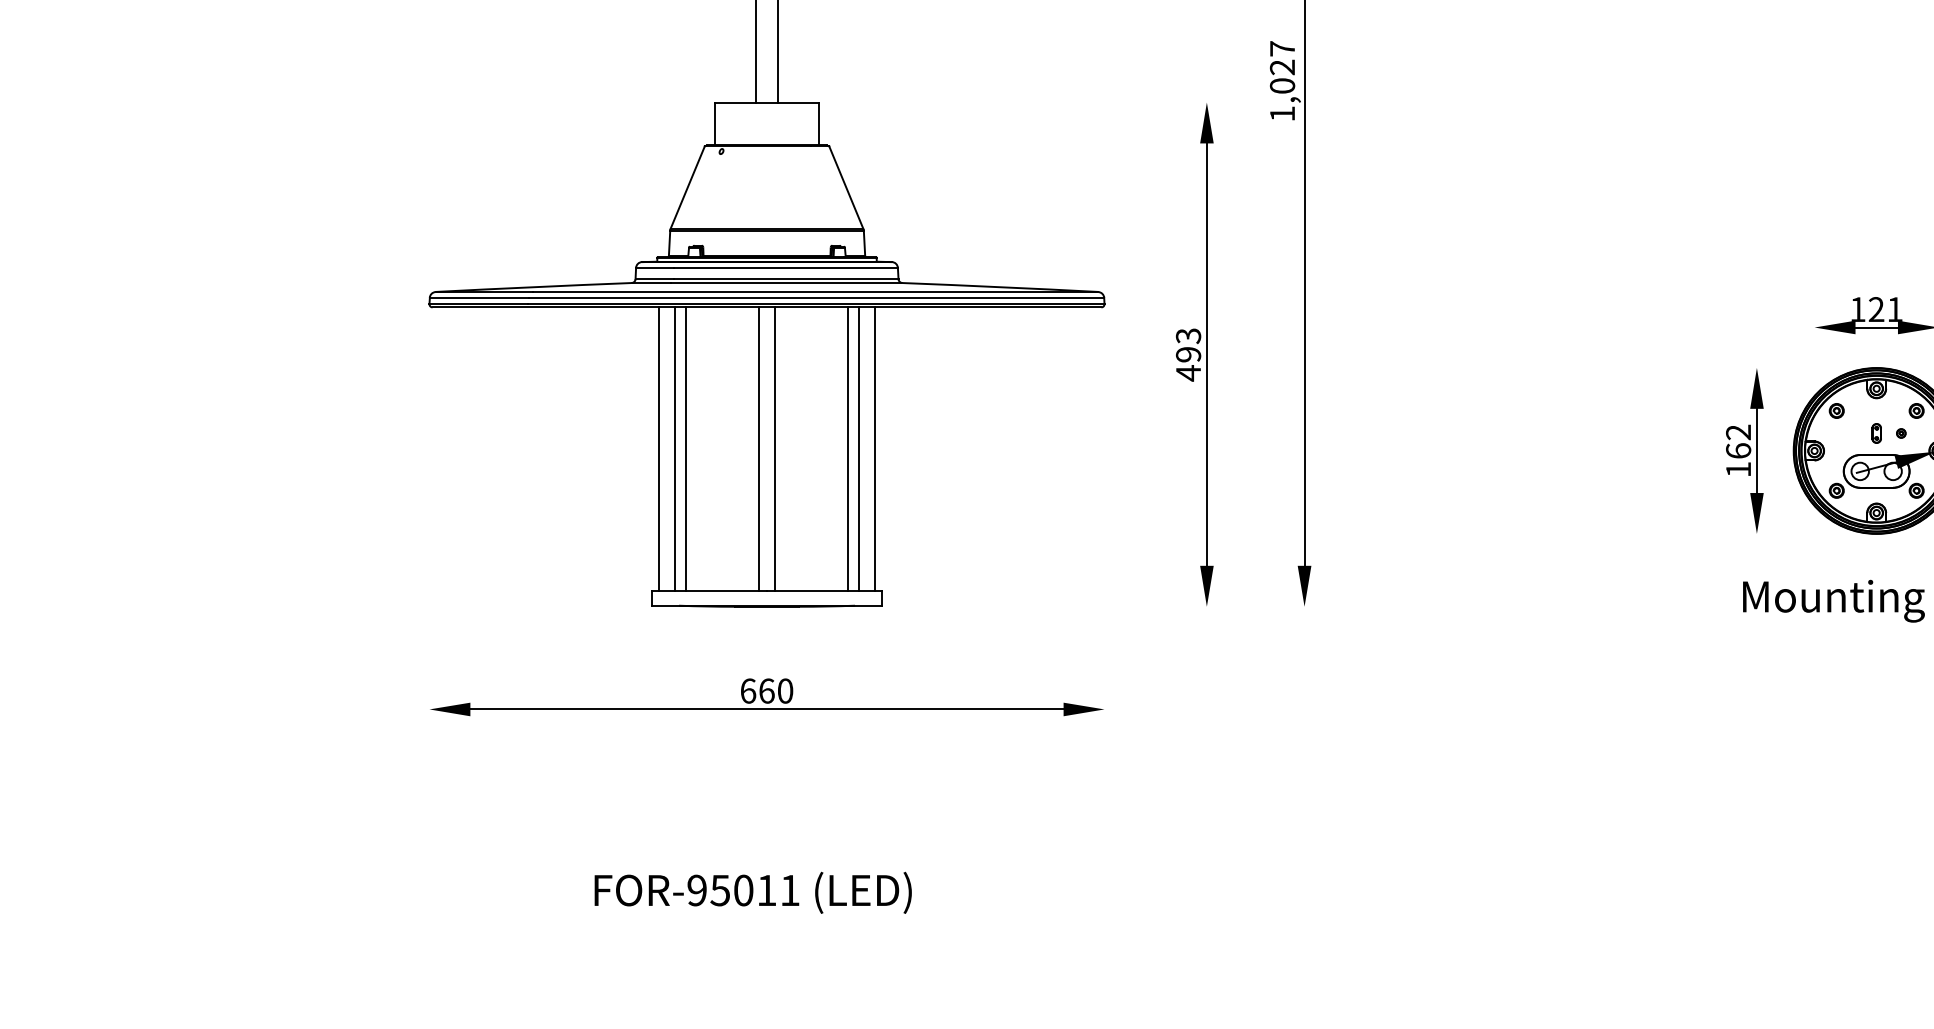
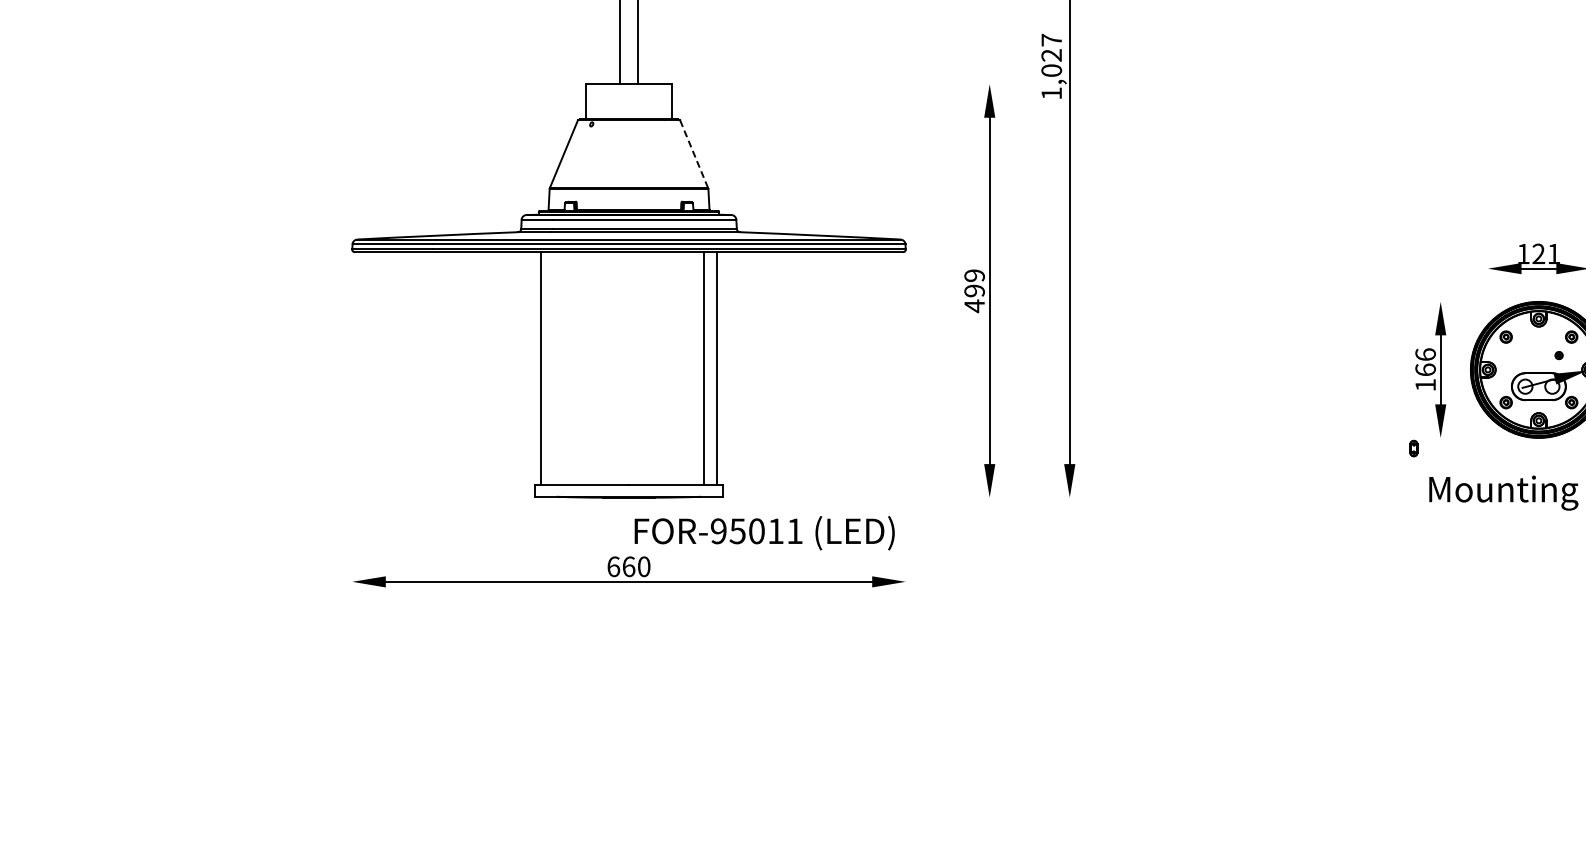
line: (846, 188) -> (694, 154), solid -> dashed
text: (1188, 335) -> (974, 275), 493 -> 499
text: (1738, 432) -> (1425, 354), 162 -> 166
part: (1876, 433) -> (1413, 448), moved
line: (674, 449) -> (553, 368), removed
line: (685, 449) -> (562, 368), removed
line: (759, 449) -> (622, 368), removed
line: (774, 449) -> (635, 368), removed
line: (848, 449) -> (695, 368), removed
text: (752, 893) -> (764, 533), moved

